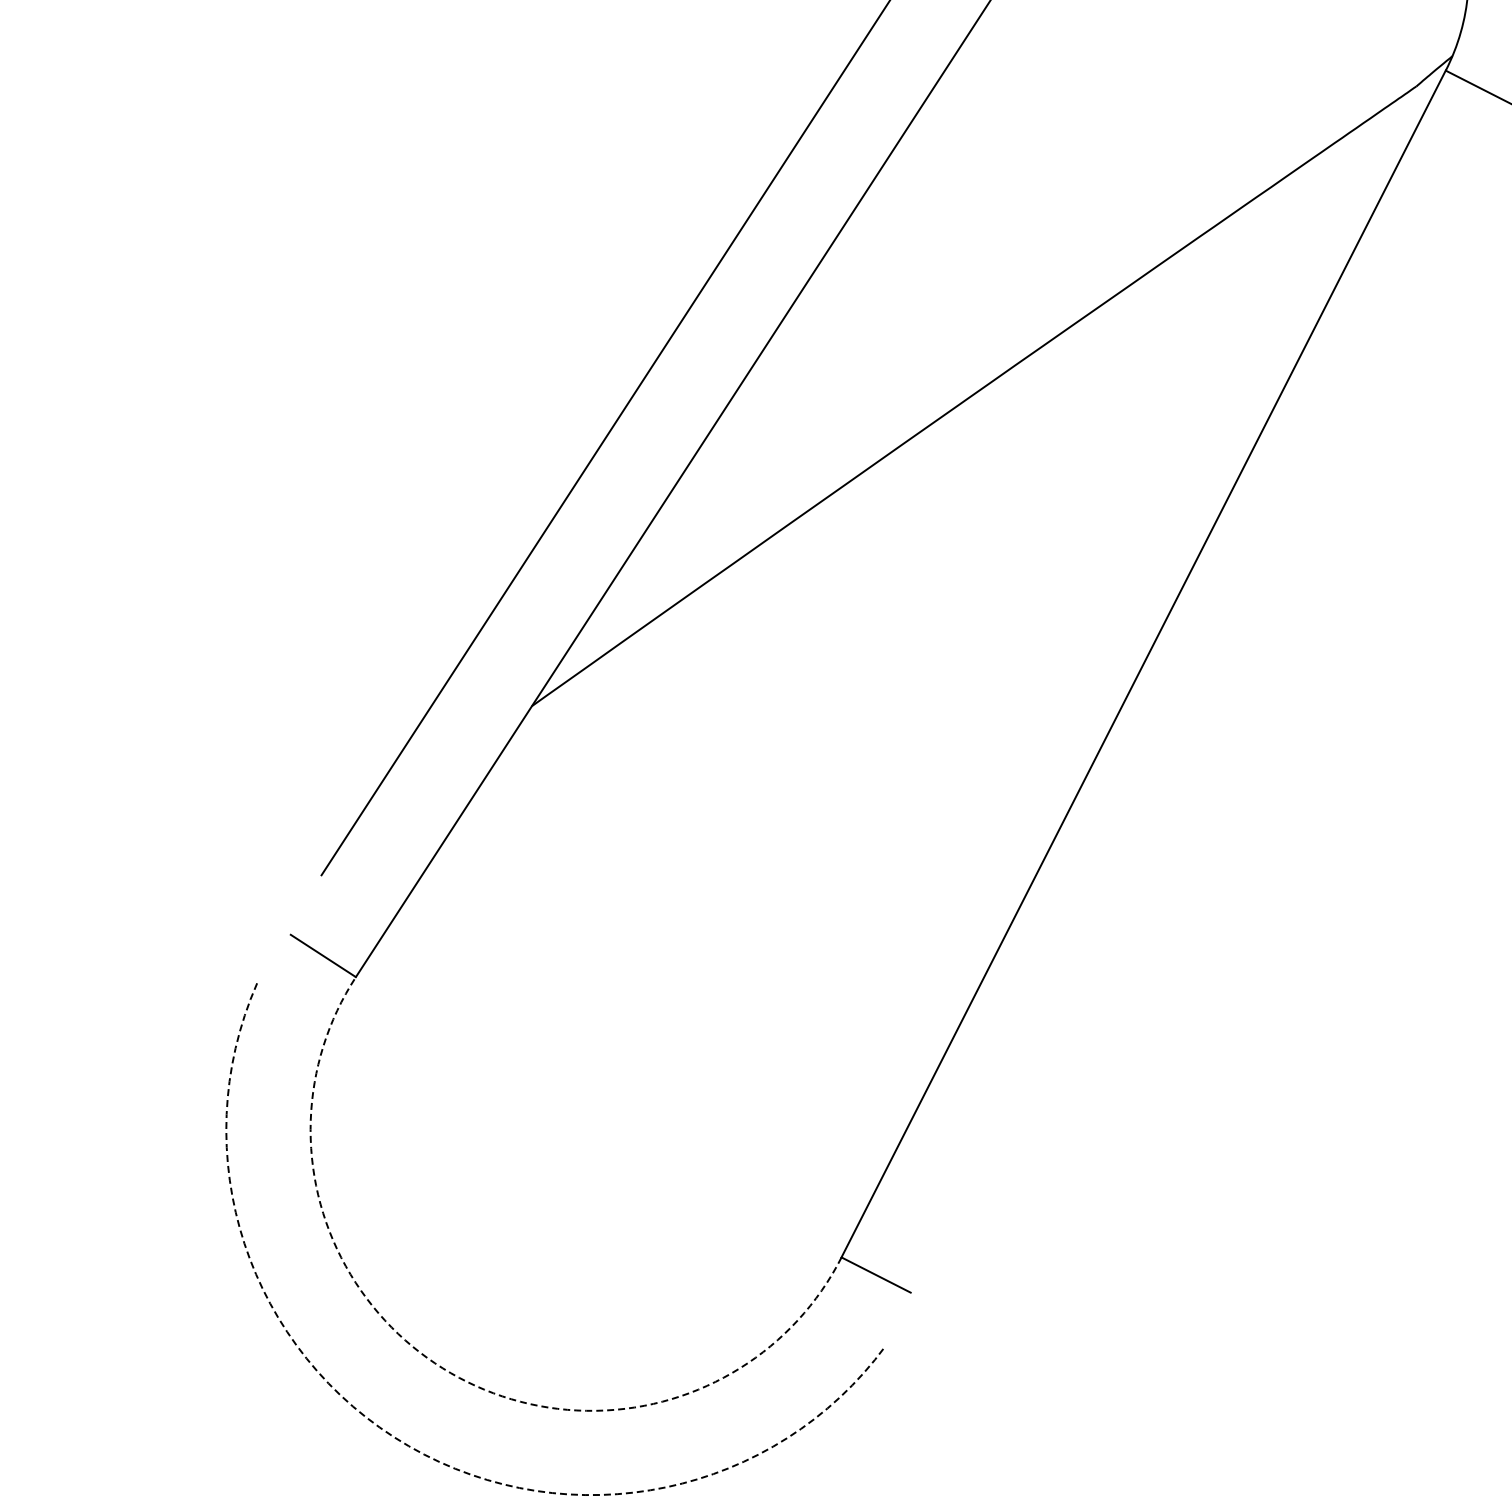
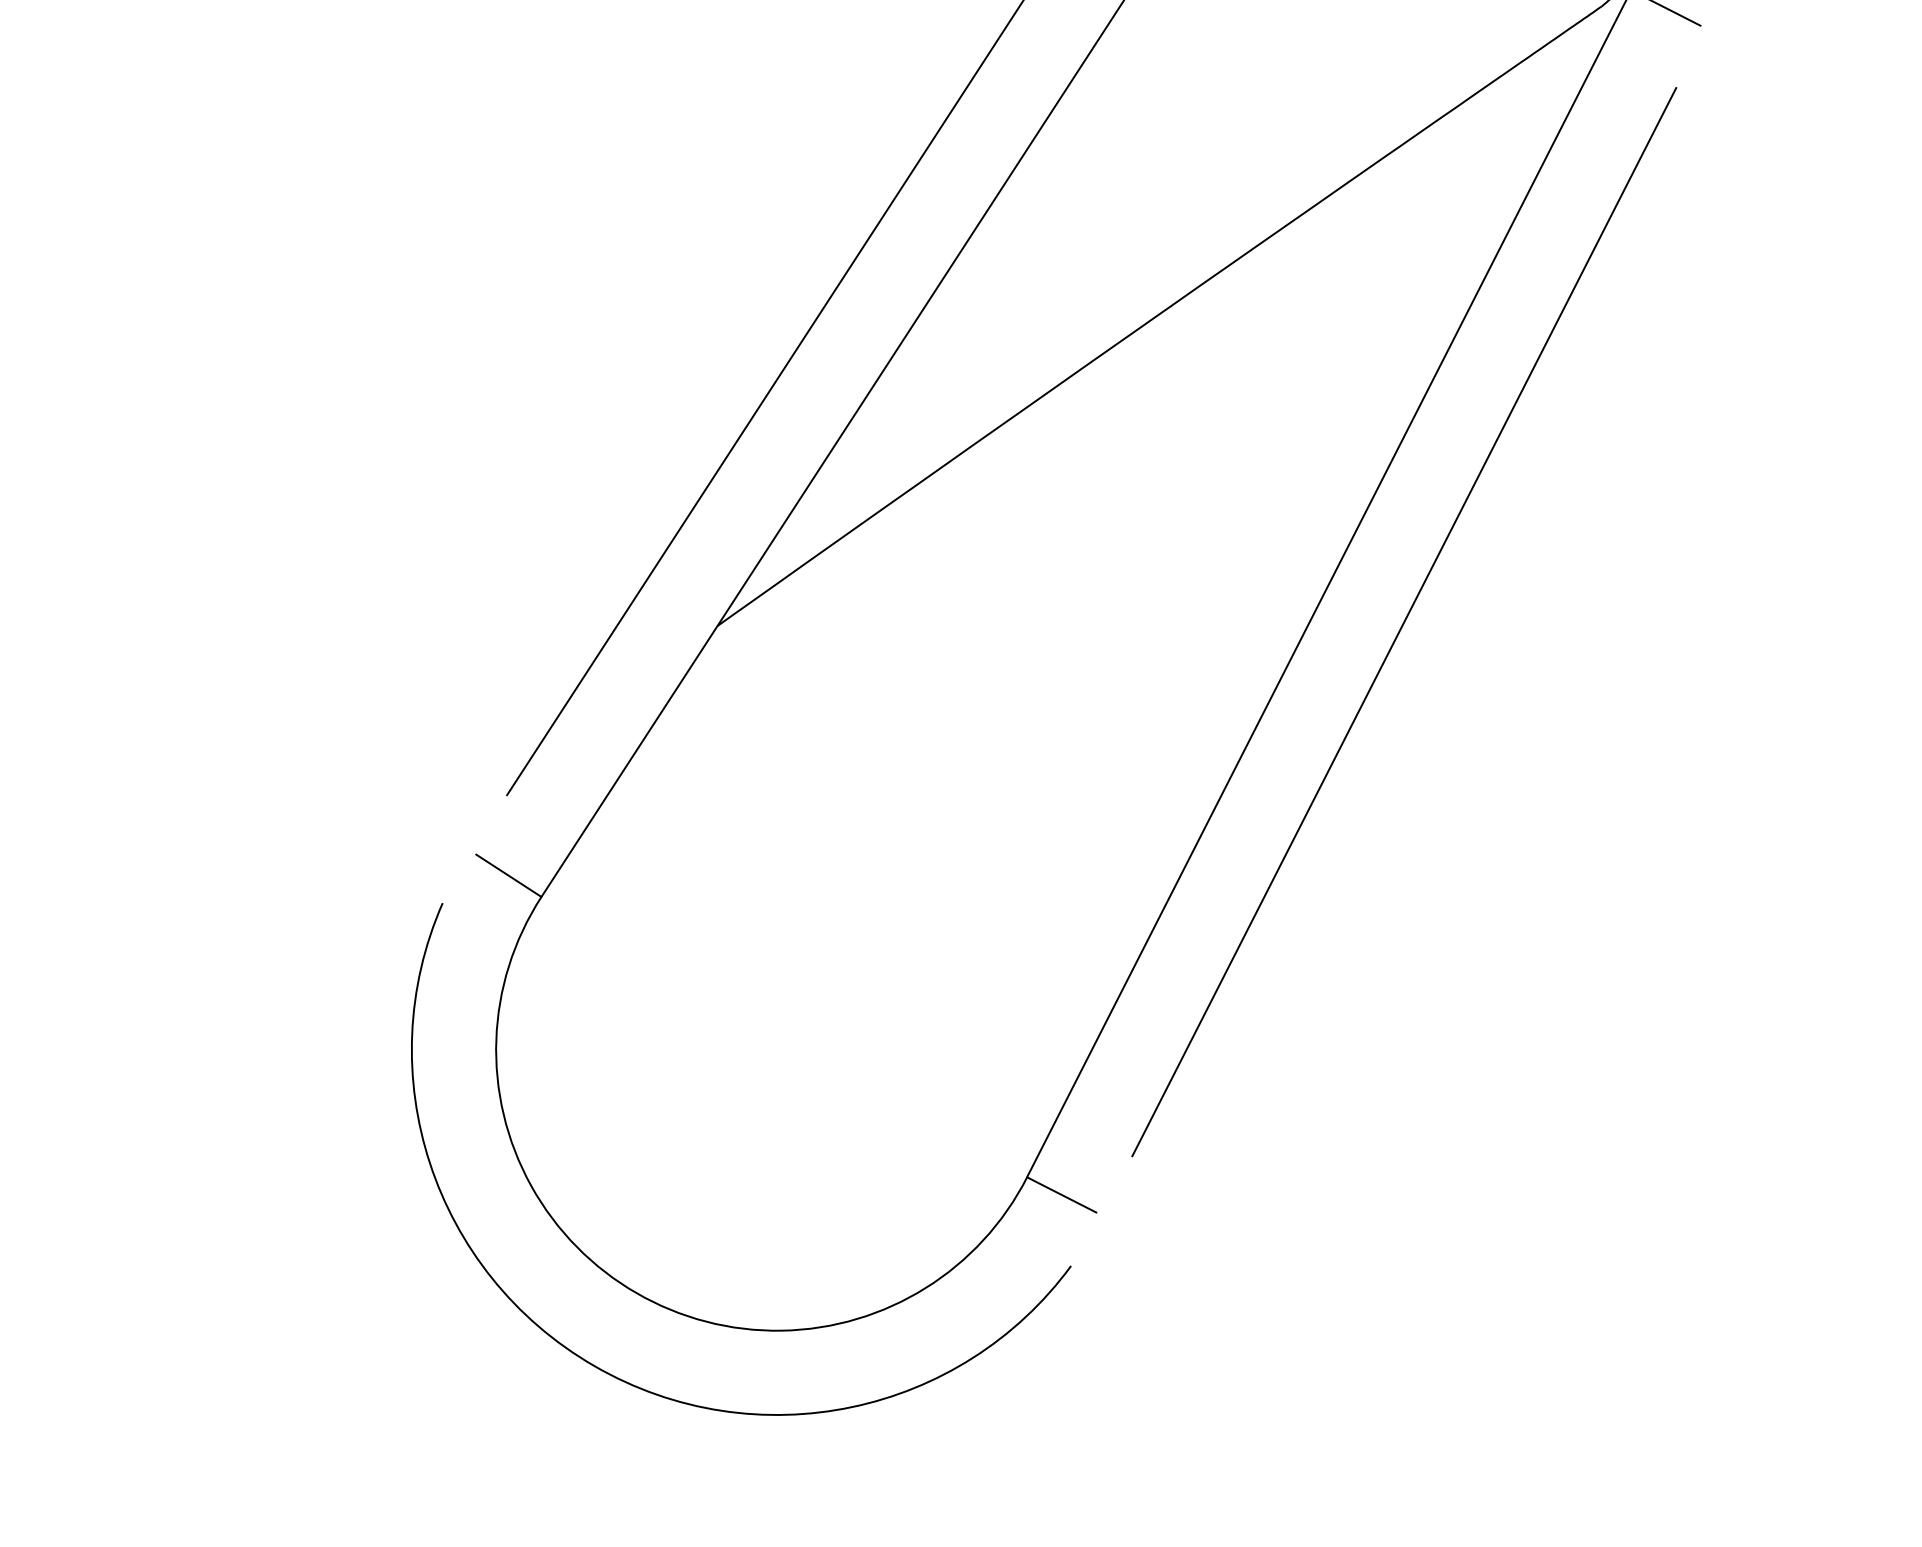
line: (1218, 702) -> (1404, 622), added
arc: (450, 1373) -> (636, 1293), dashed -> solid
arc: (408, 1446) -> (594, 1366), dashed -> solid

